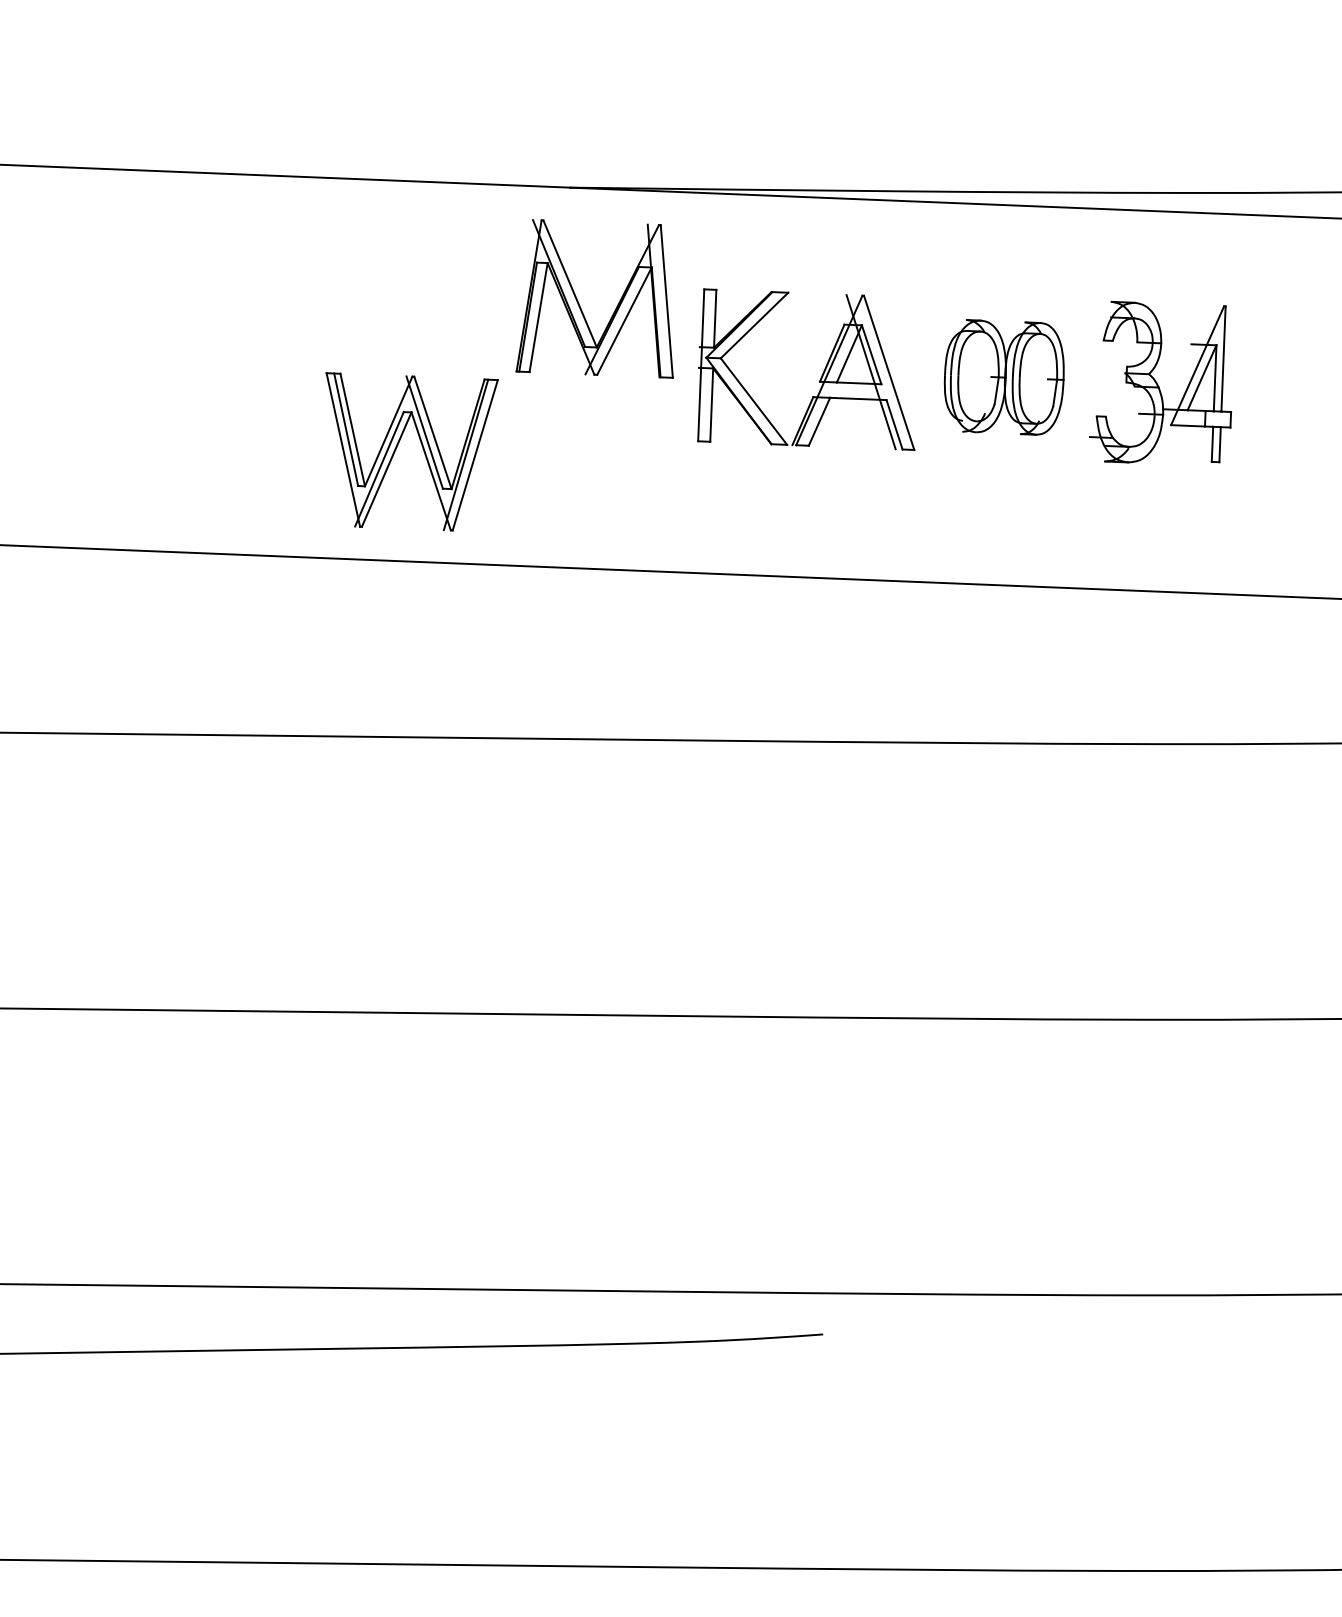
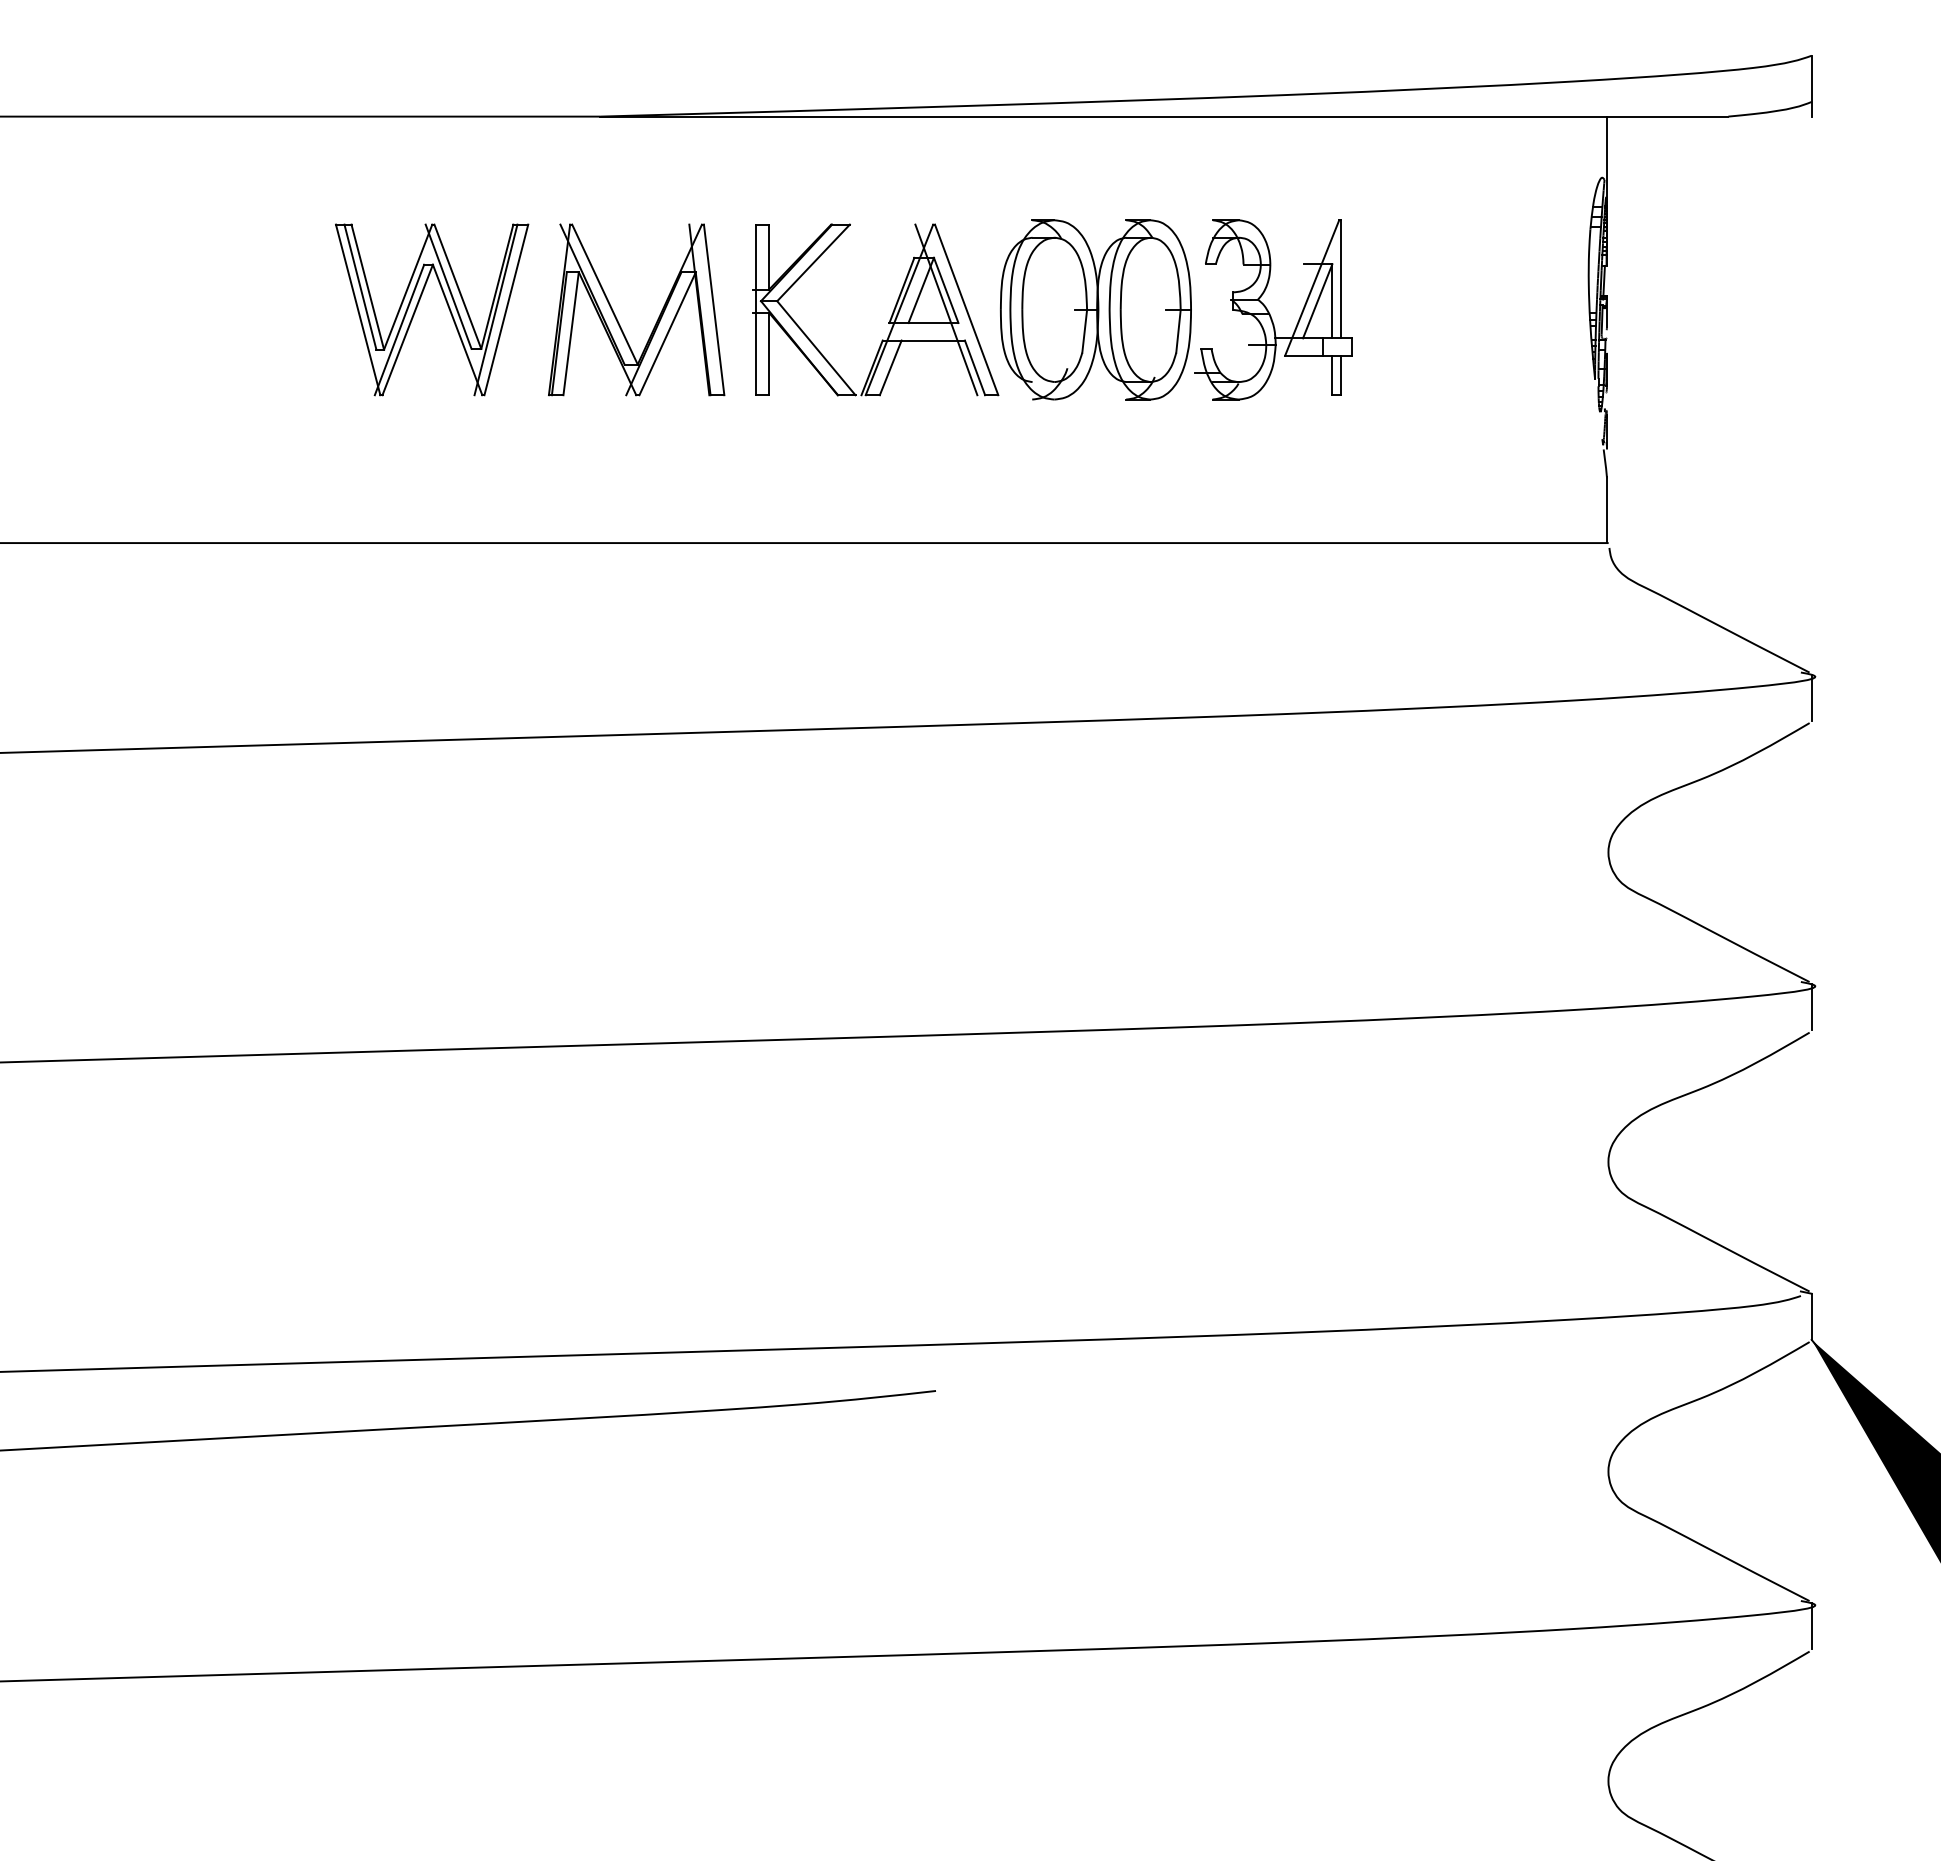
part: (580, 305) -> (617, 318), moved
part: (1003, 377) -> (1095, 309), size x1.43
part: (397, 448) -> (418, 305), moved

